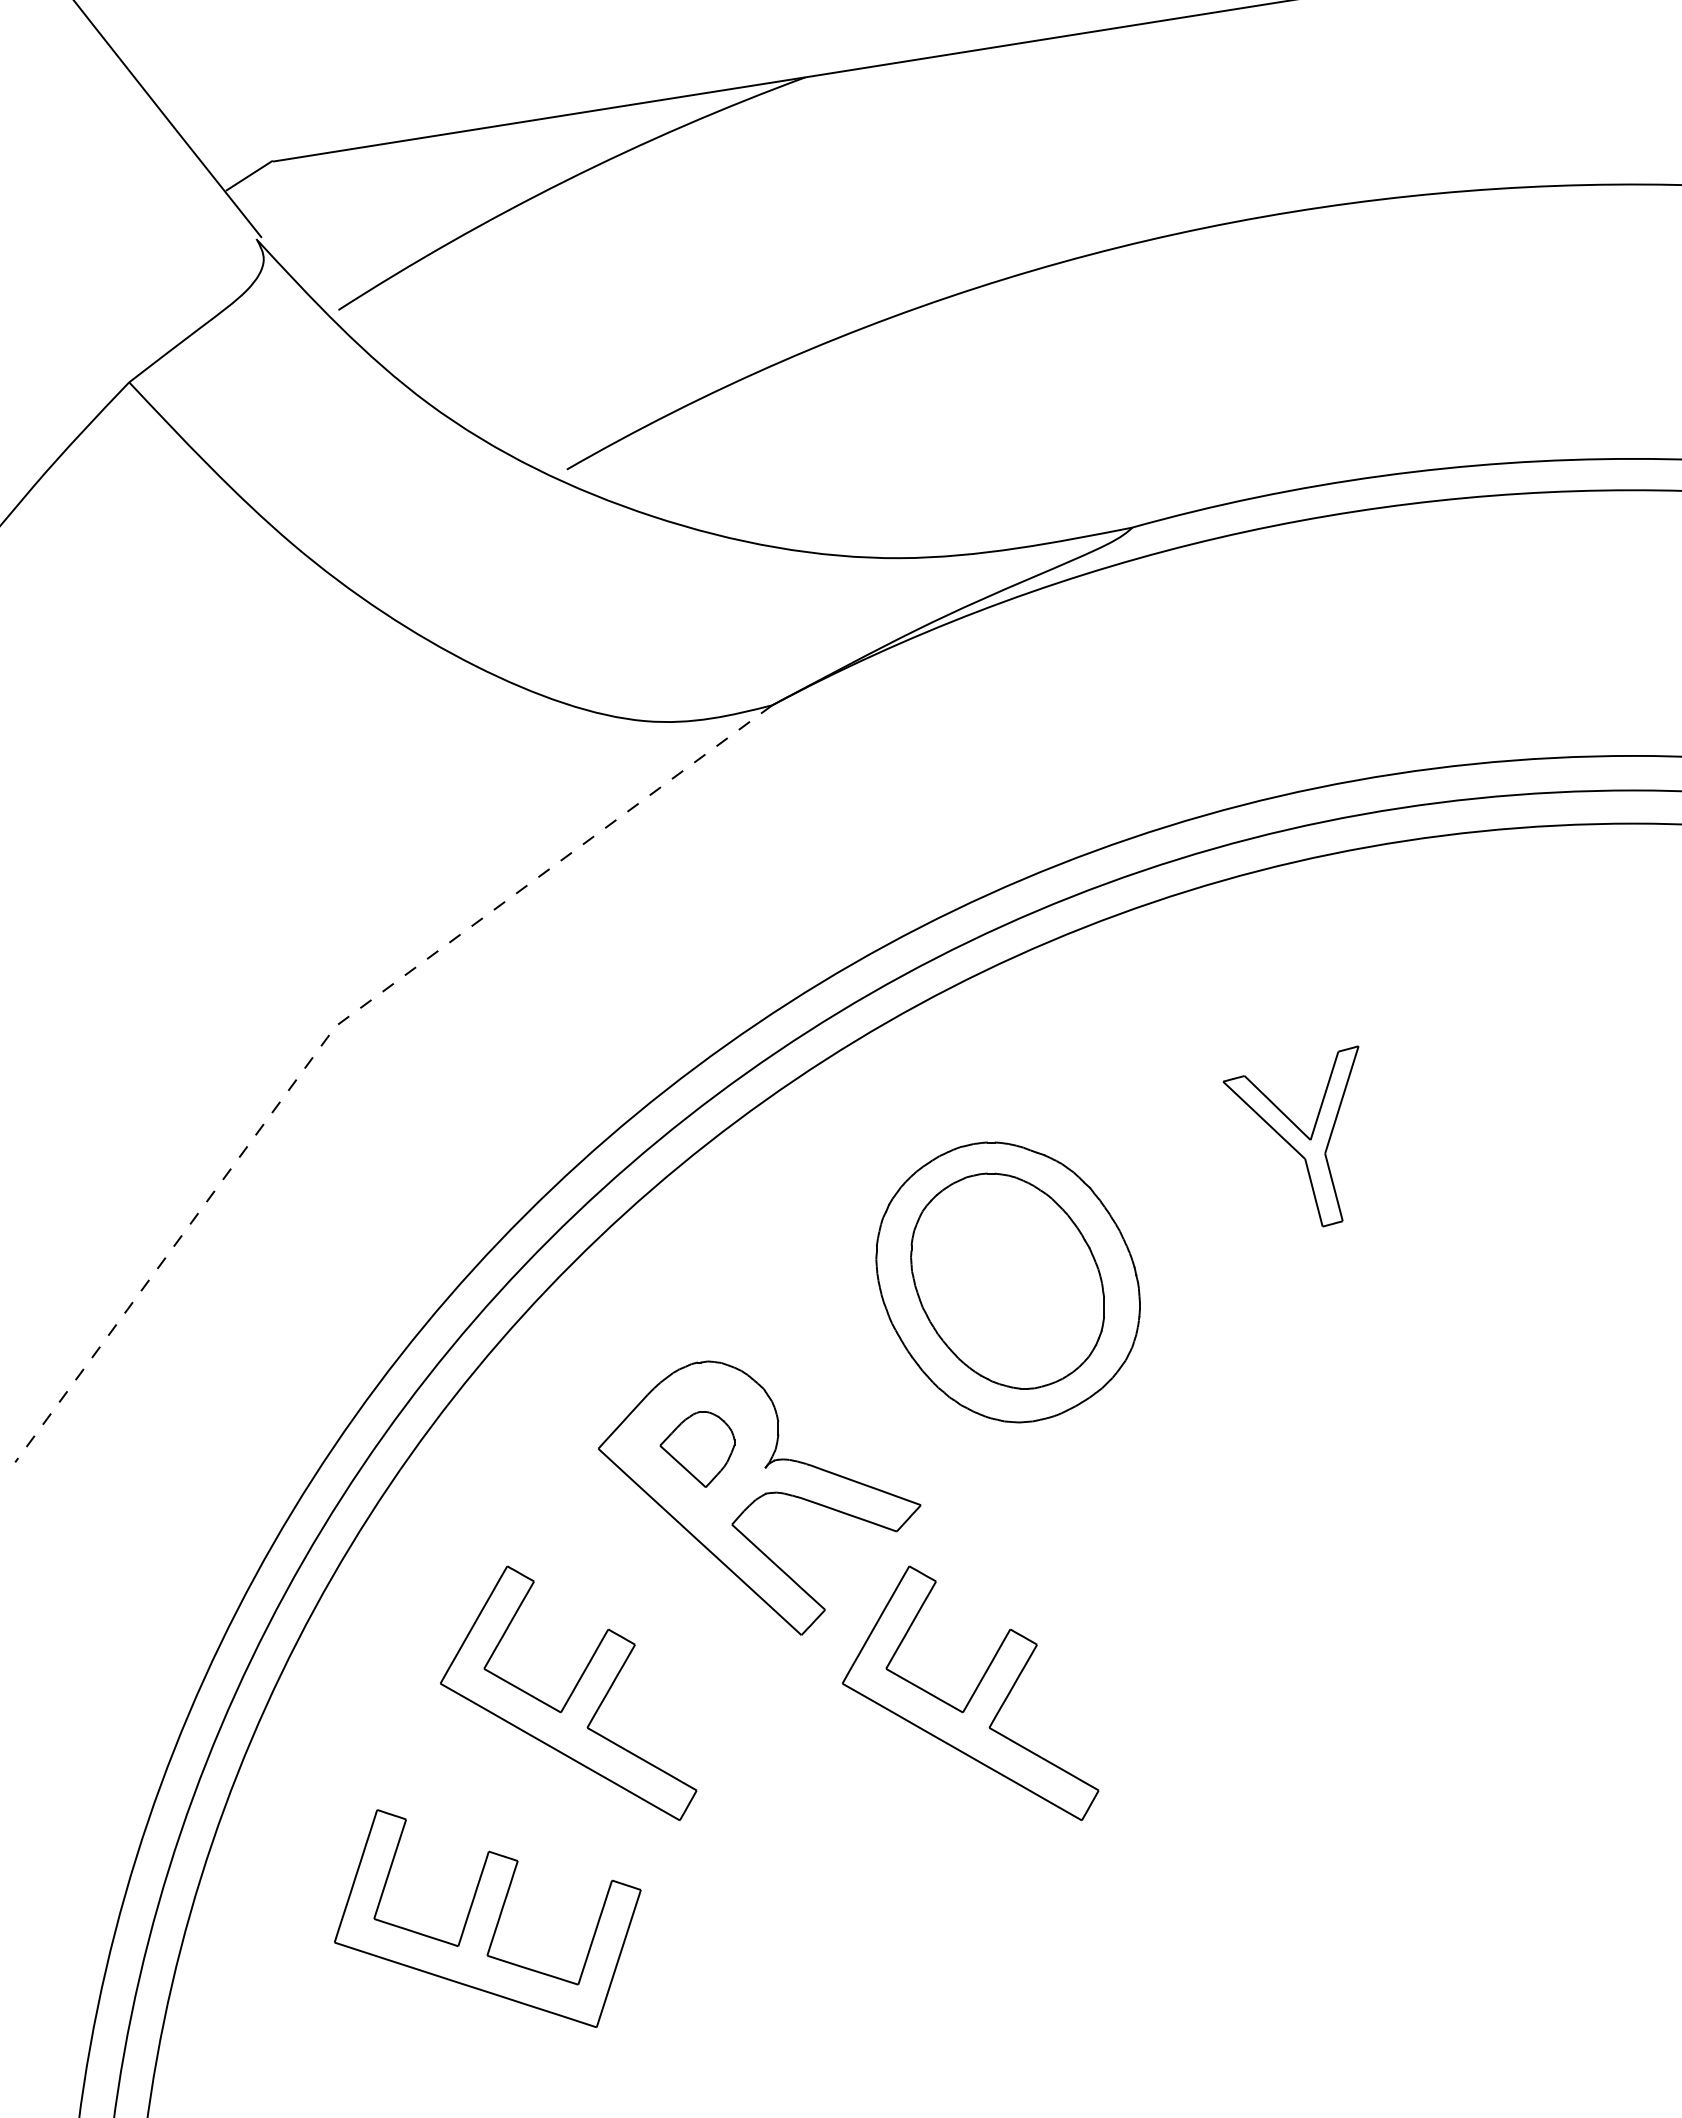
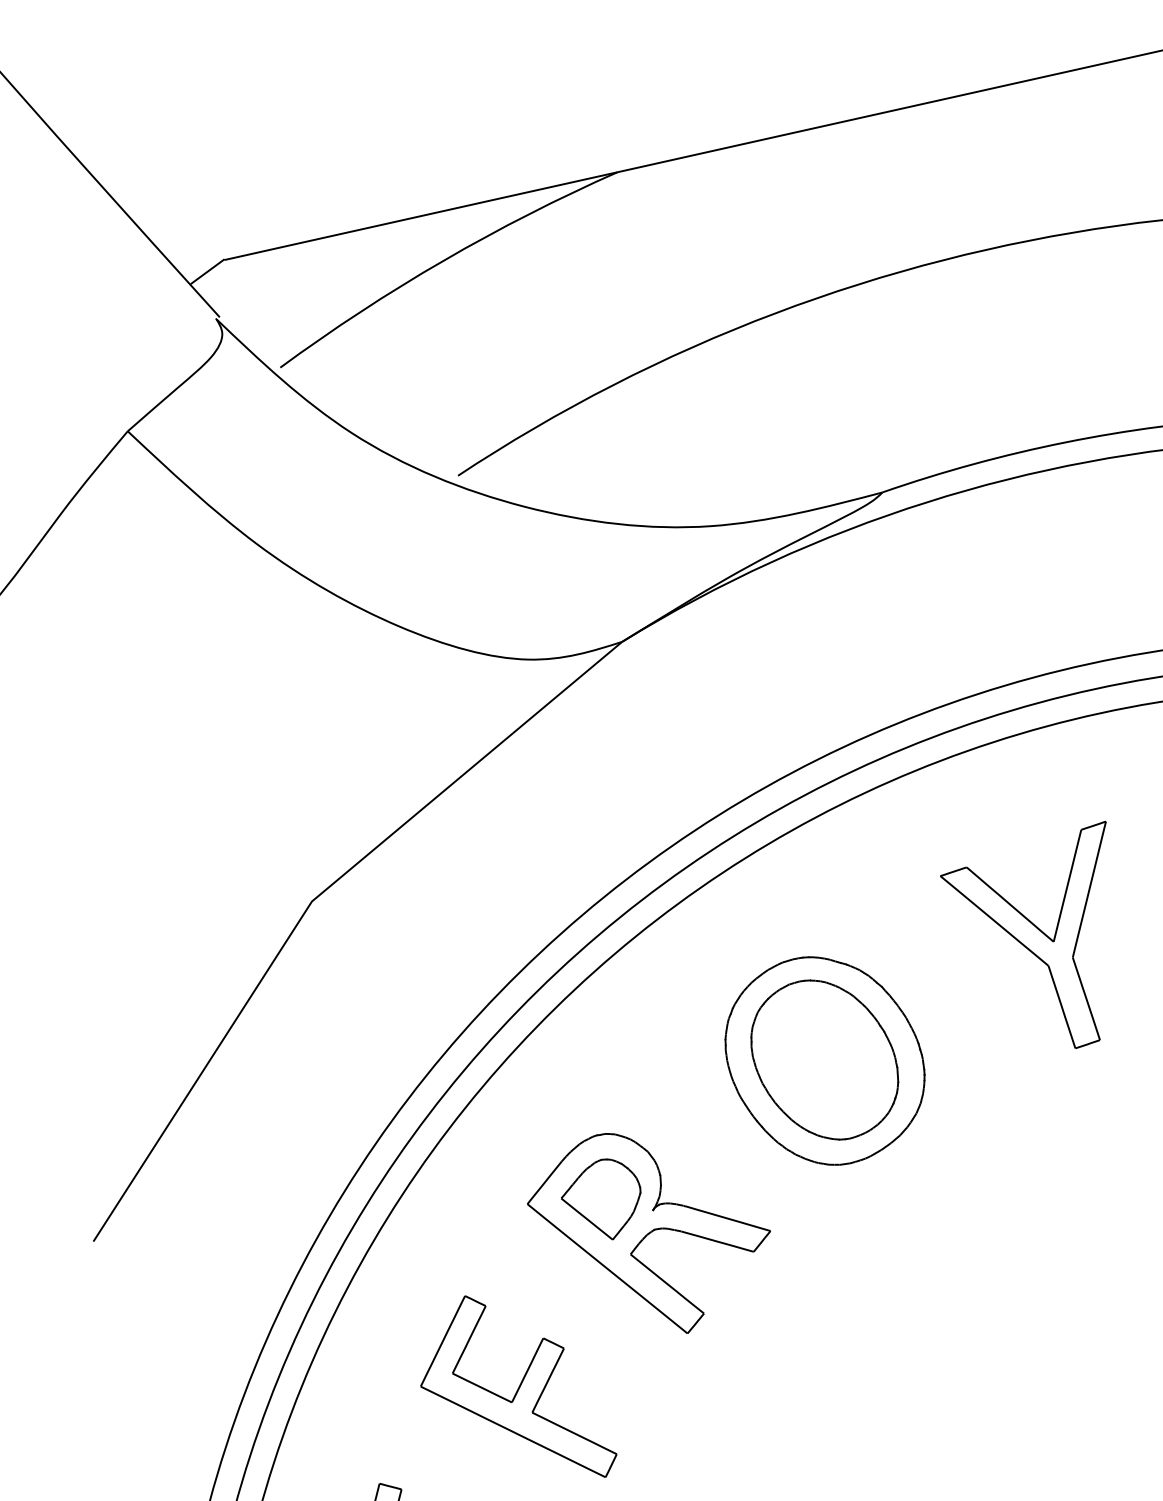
line: (335, 1026) -> (311, 901), dashed -> solid
part: (1290, 1136) -> (1028, 938), size x1.67
part: (697, 1449) -> (601, 1200), size x1.43
part: (970, 1692) -> (816, 1368), removed

